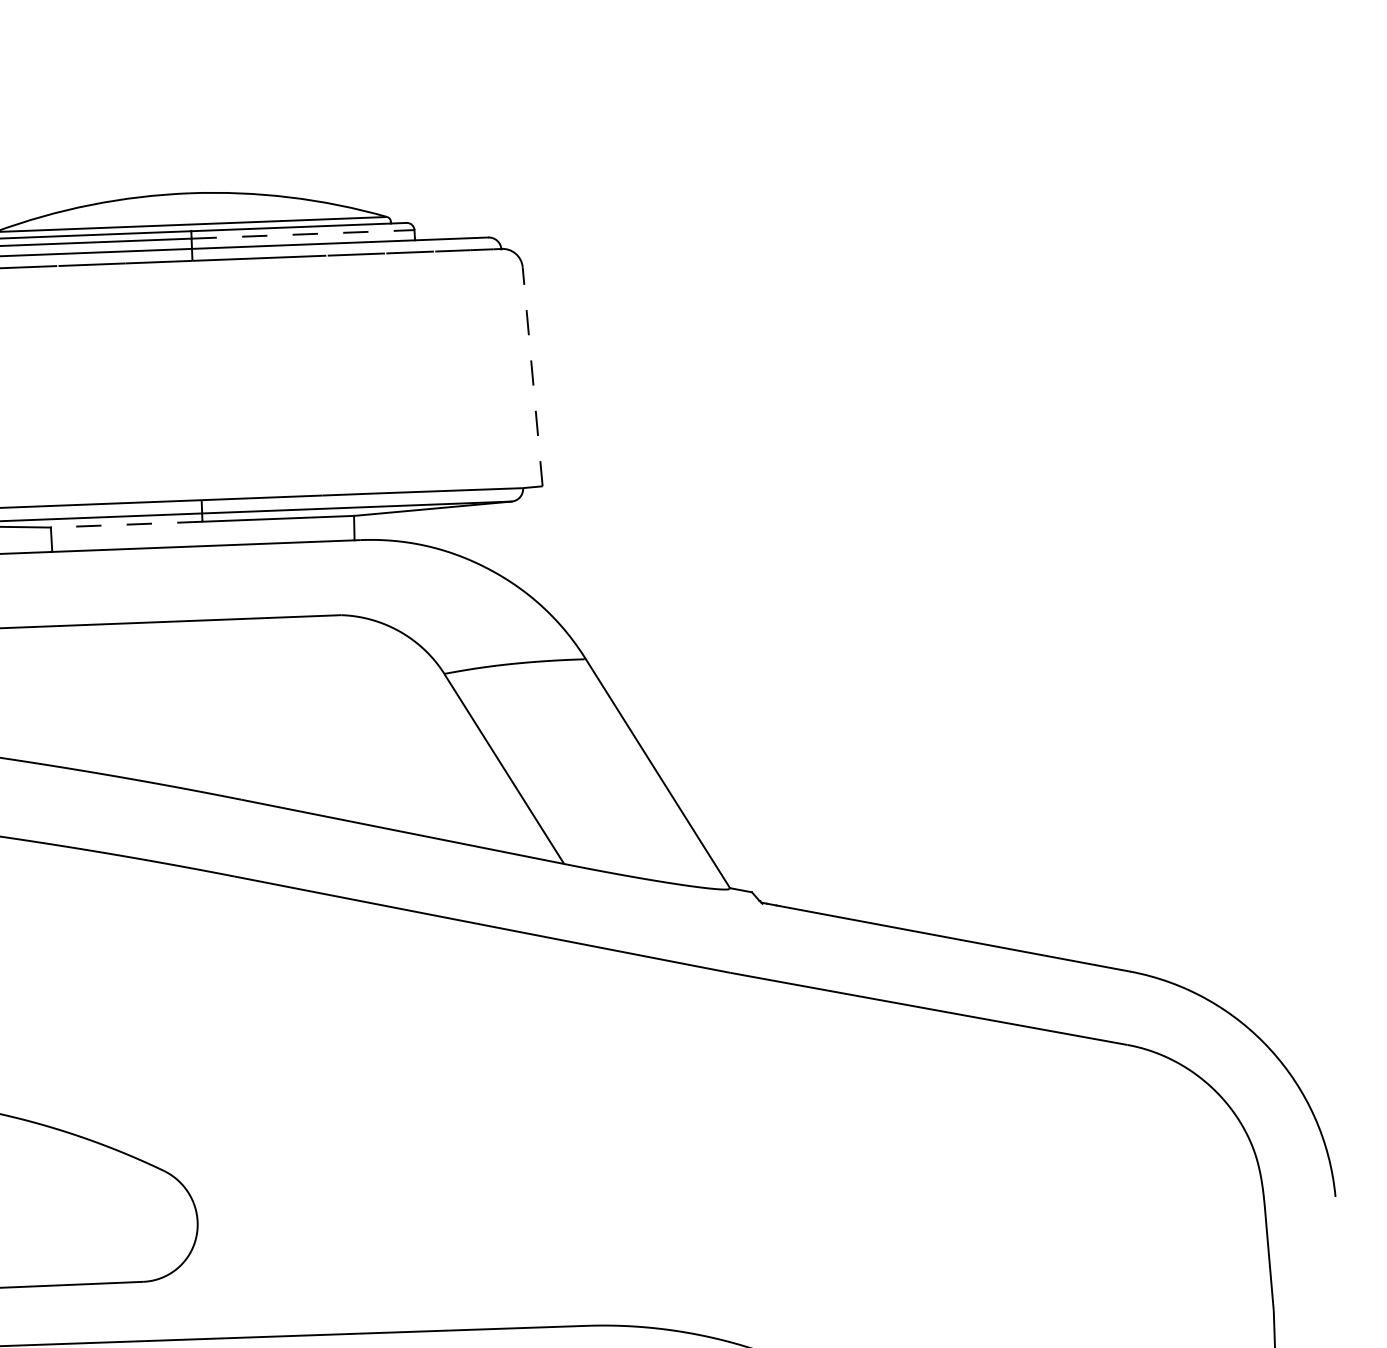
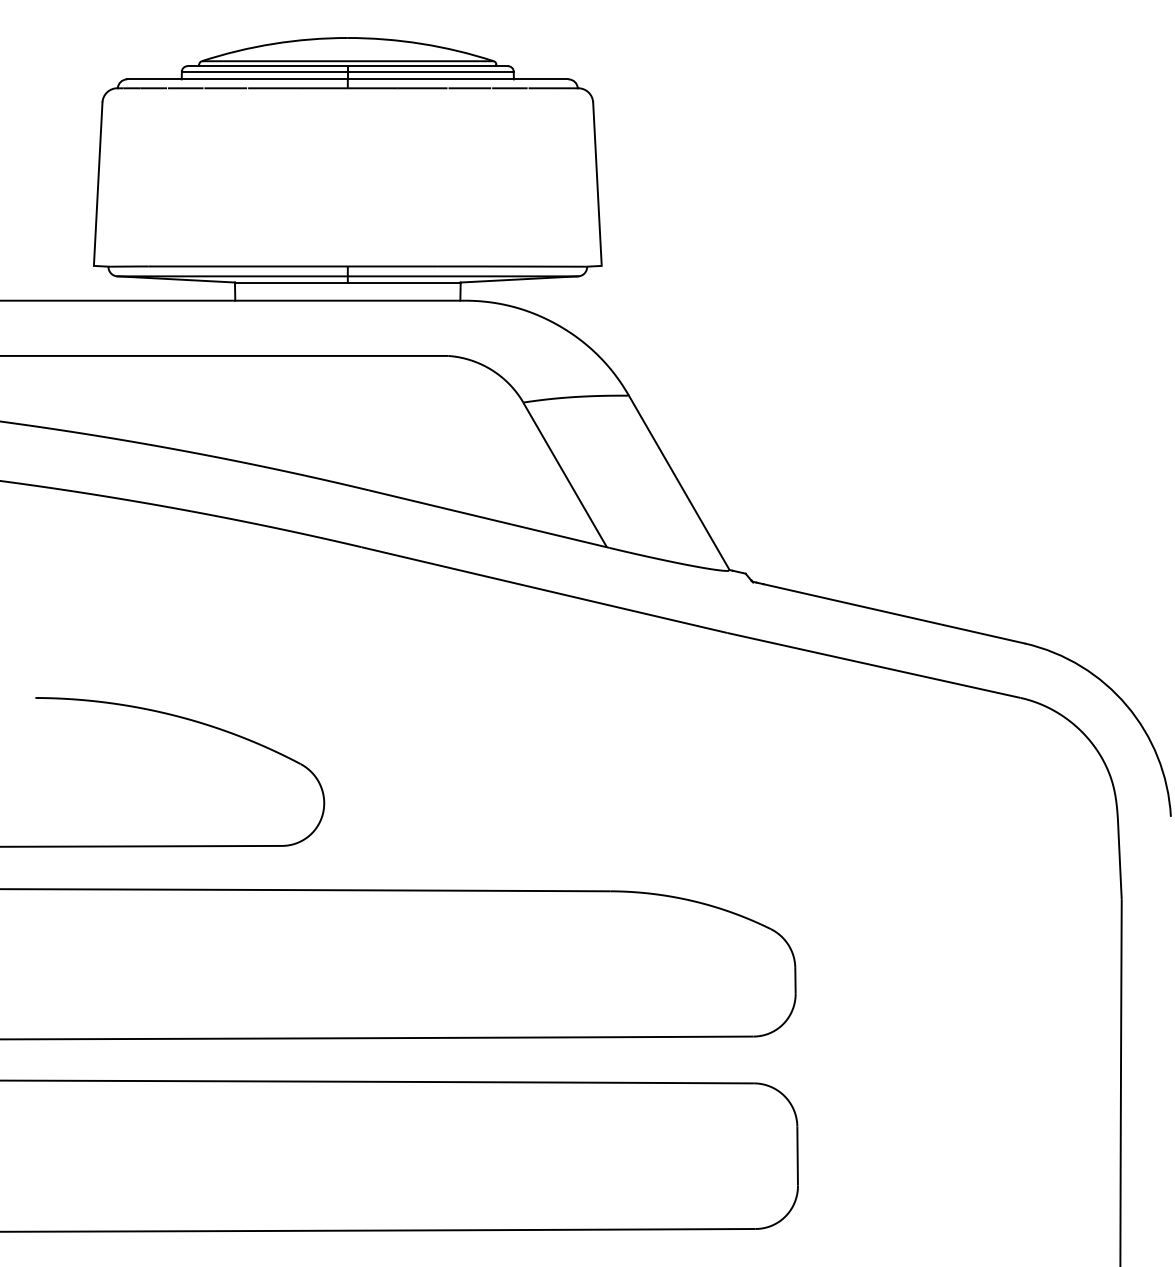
line: (302, 234) -> (430, 71), dashed -> solid
line: (532, 377) -> (597, 184), dashed -> solid
line: (125, 524) -> (290, 282), dashed -> solid

